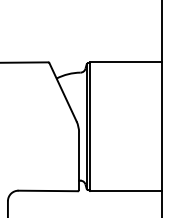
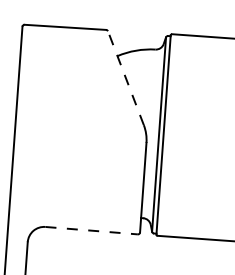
line: (62, 91) -> (125, 76), solid -> dashed
line: (48, 190) -> (92, 229), solid -> dashed

